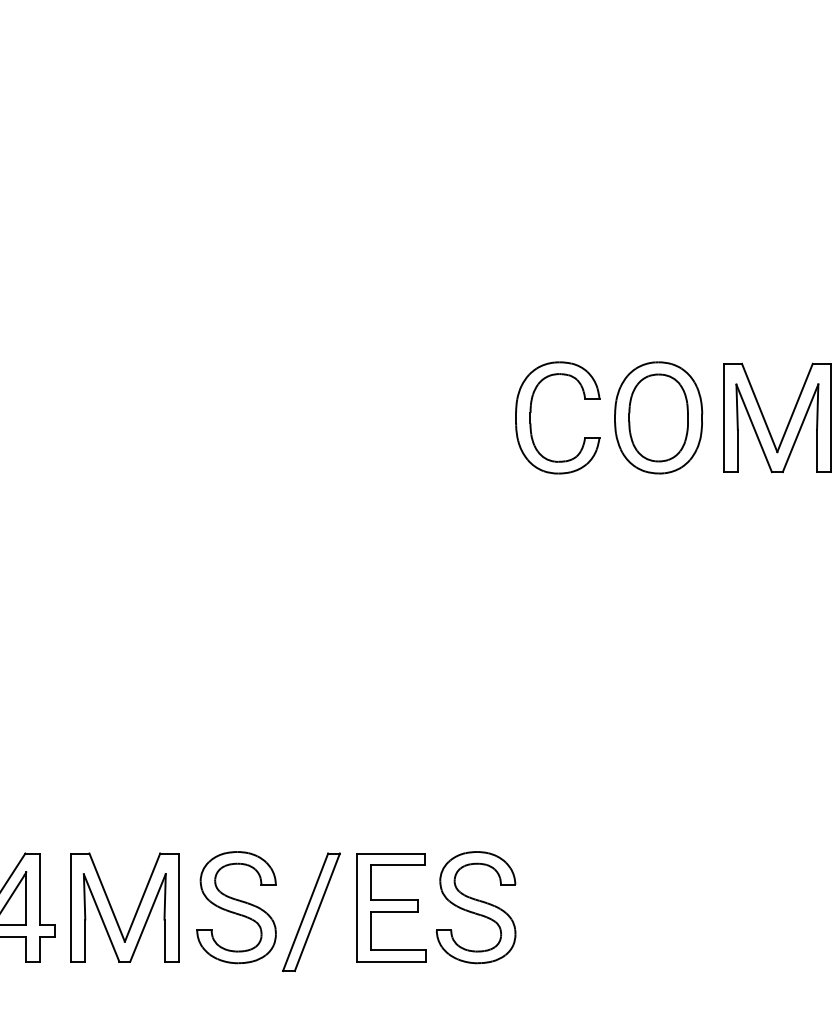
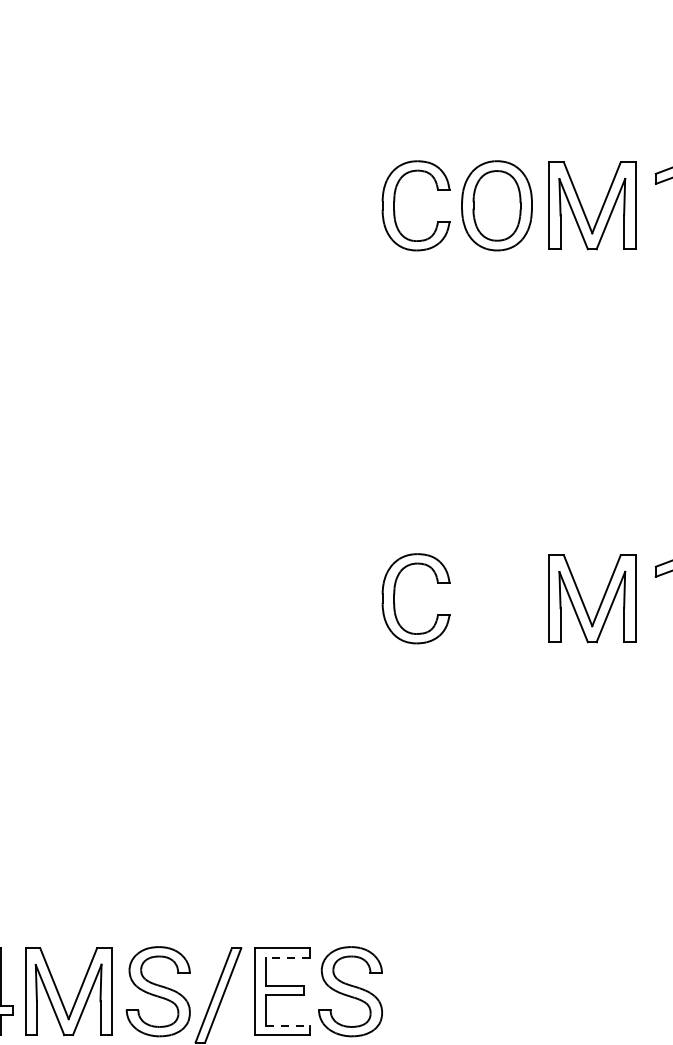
part: (657, 417) -> (496, 598), removed
line: (397, 864) -> (287, 957), solid -> dashed
line: (398, 949) -> (288, 1025), solid -> dashed

